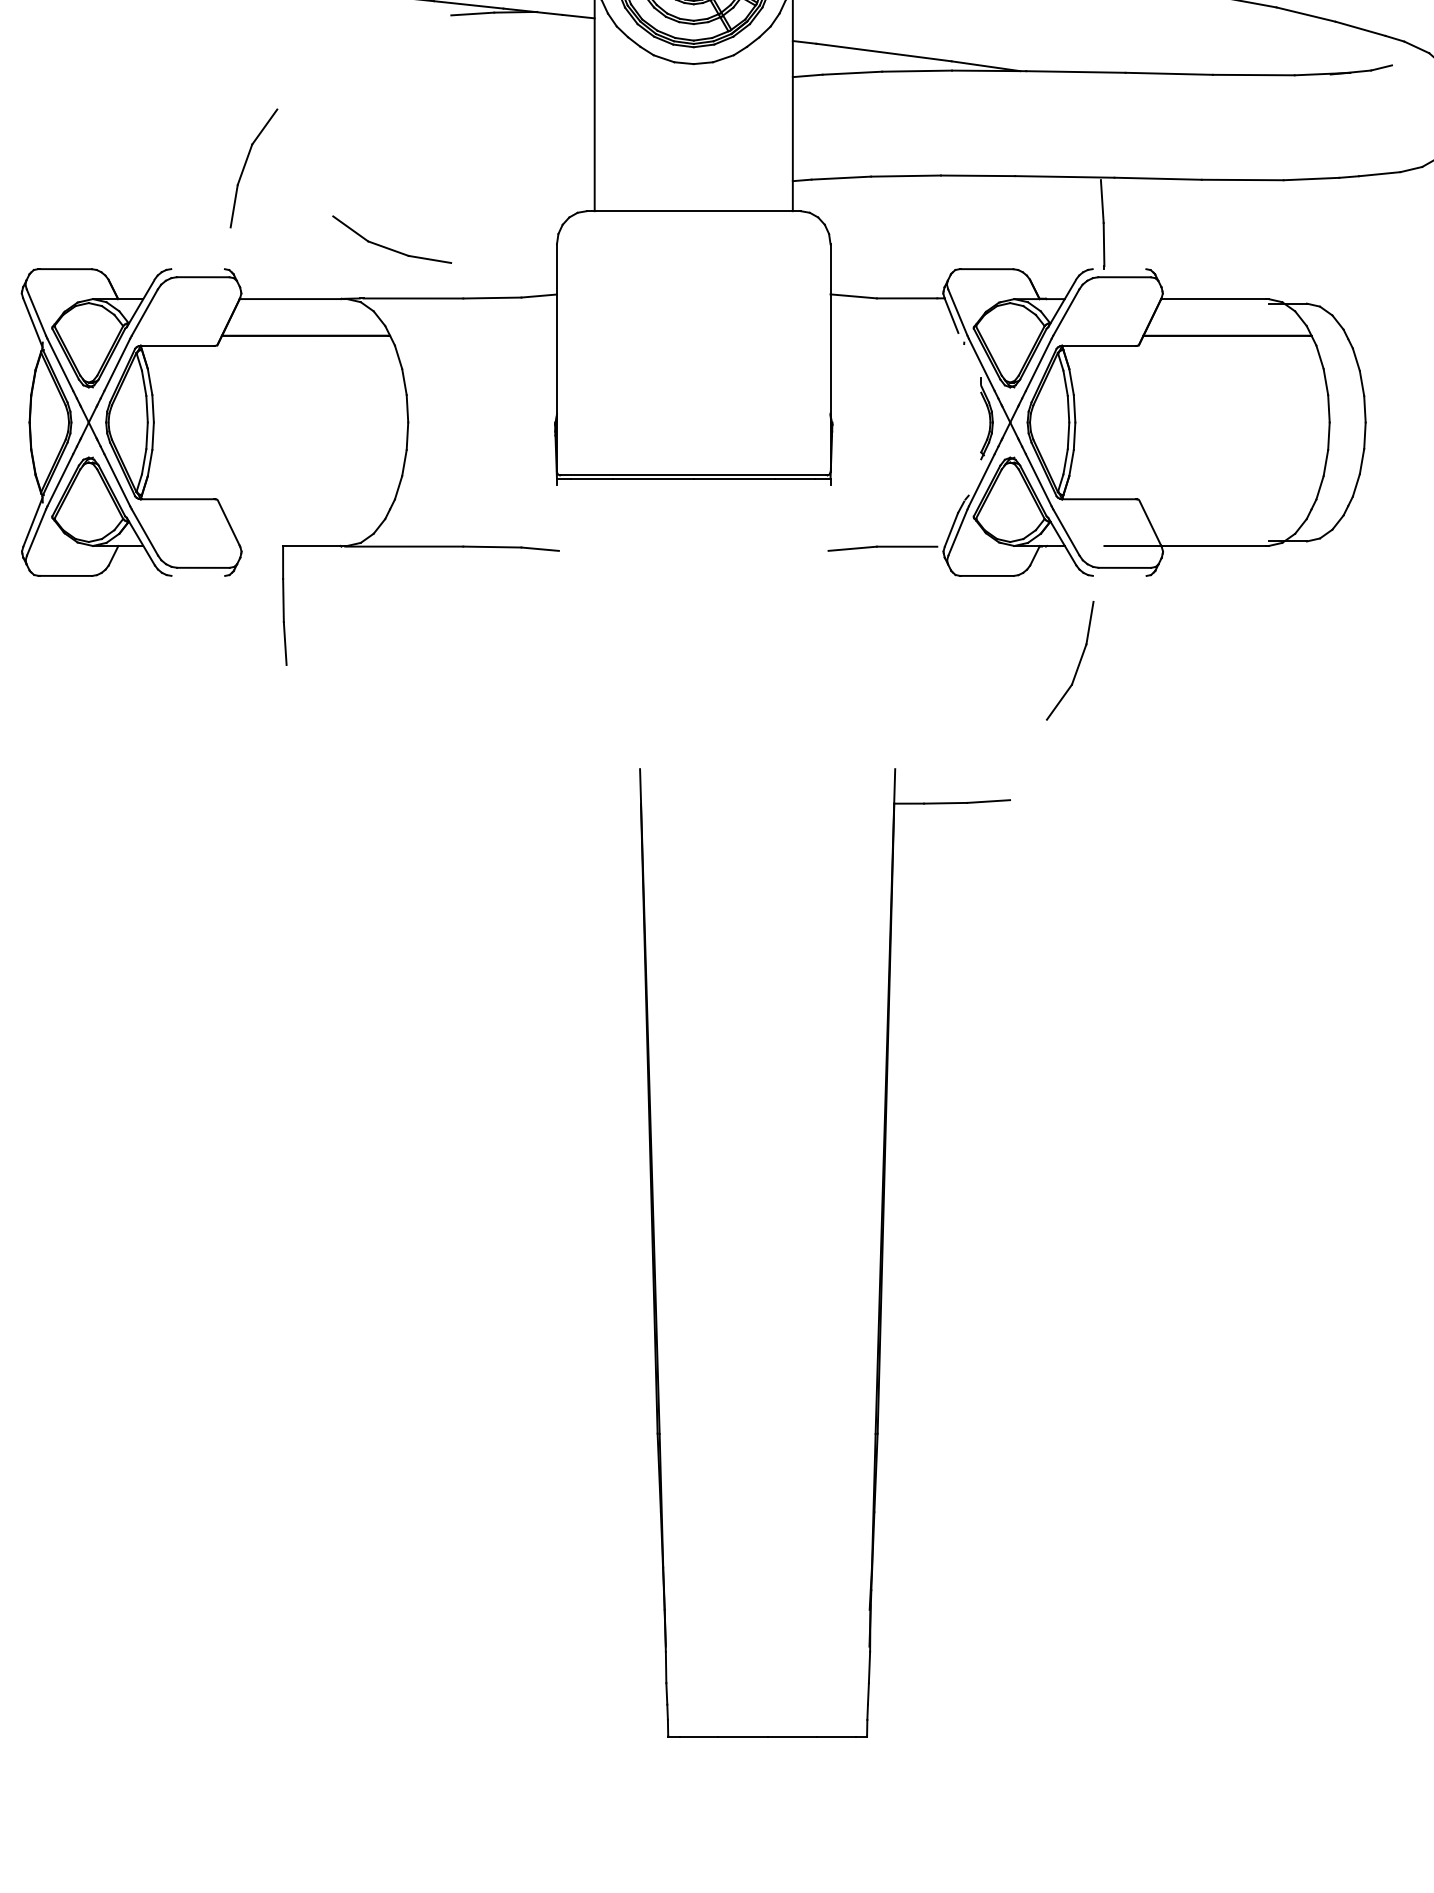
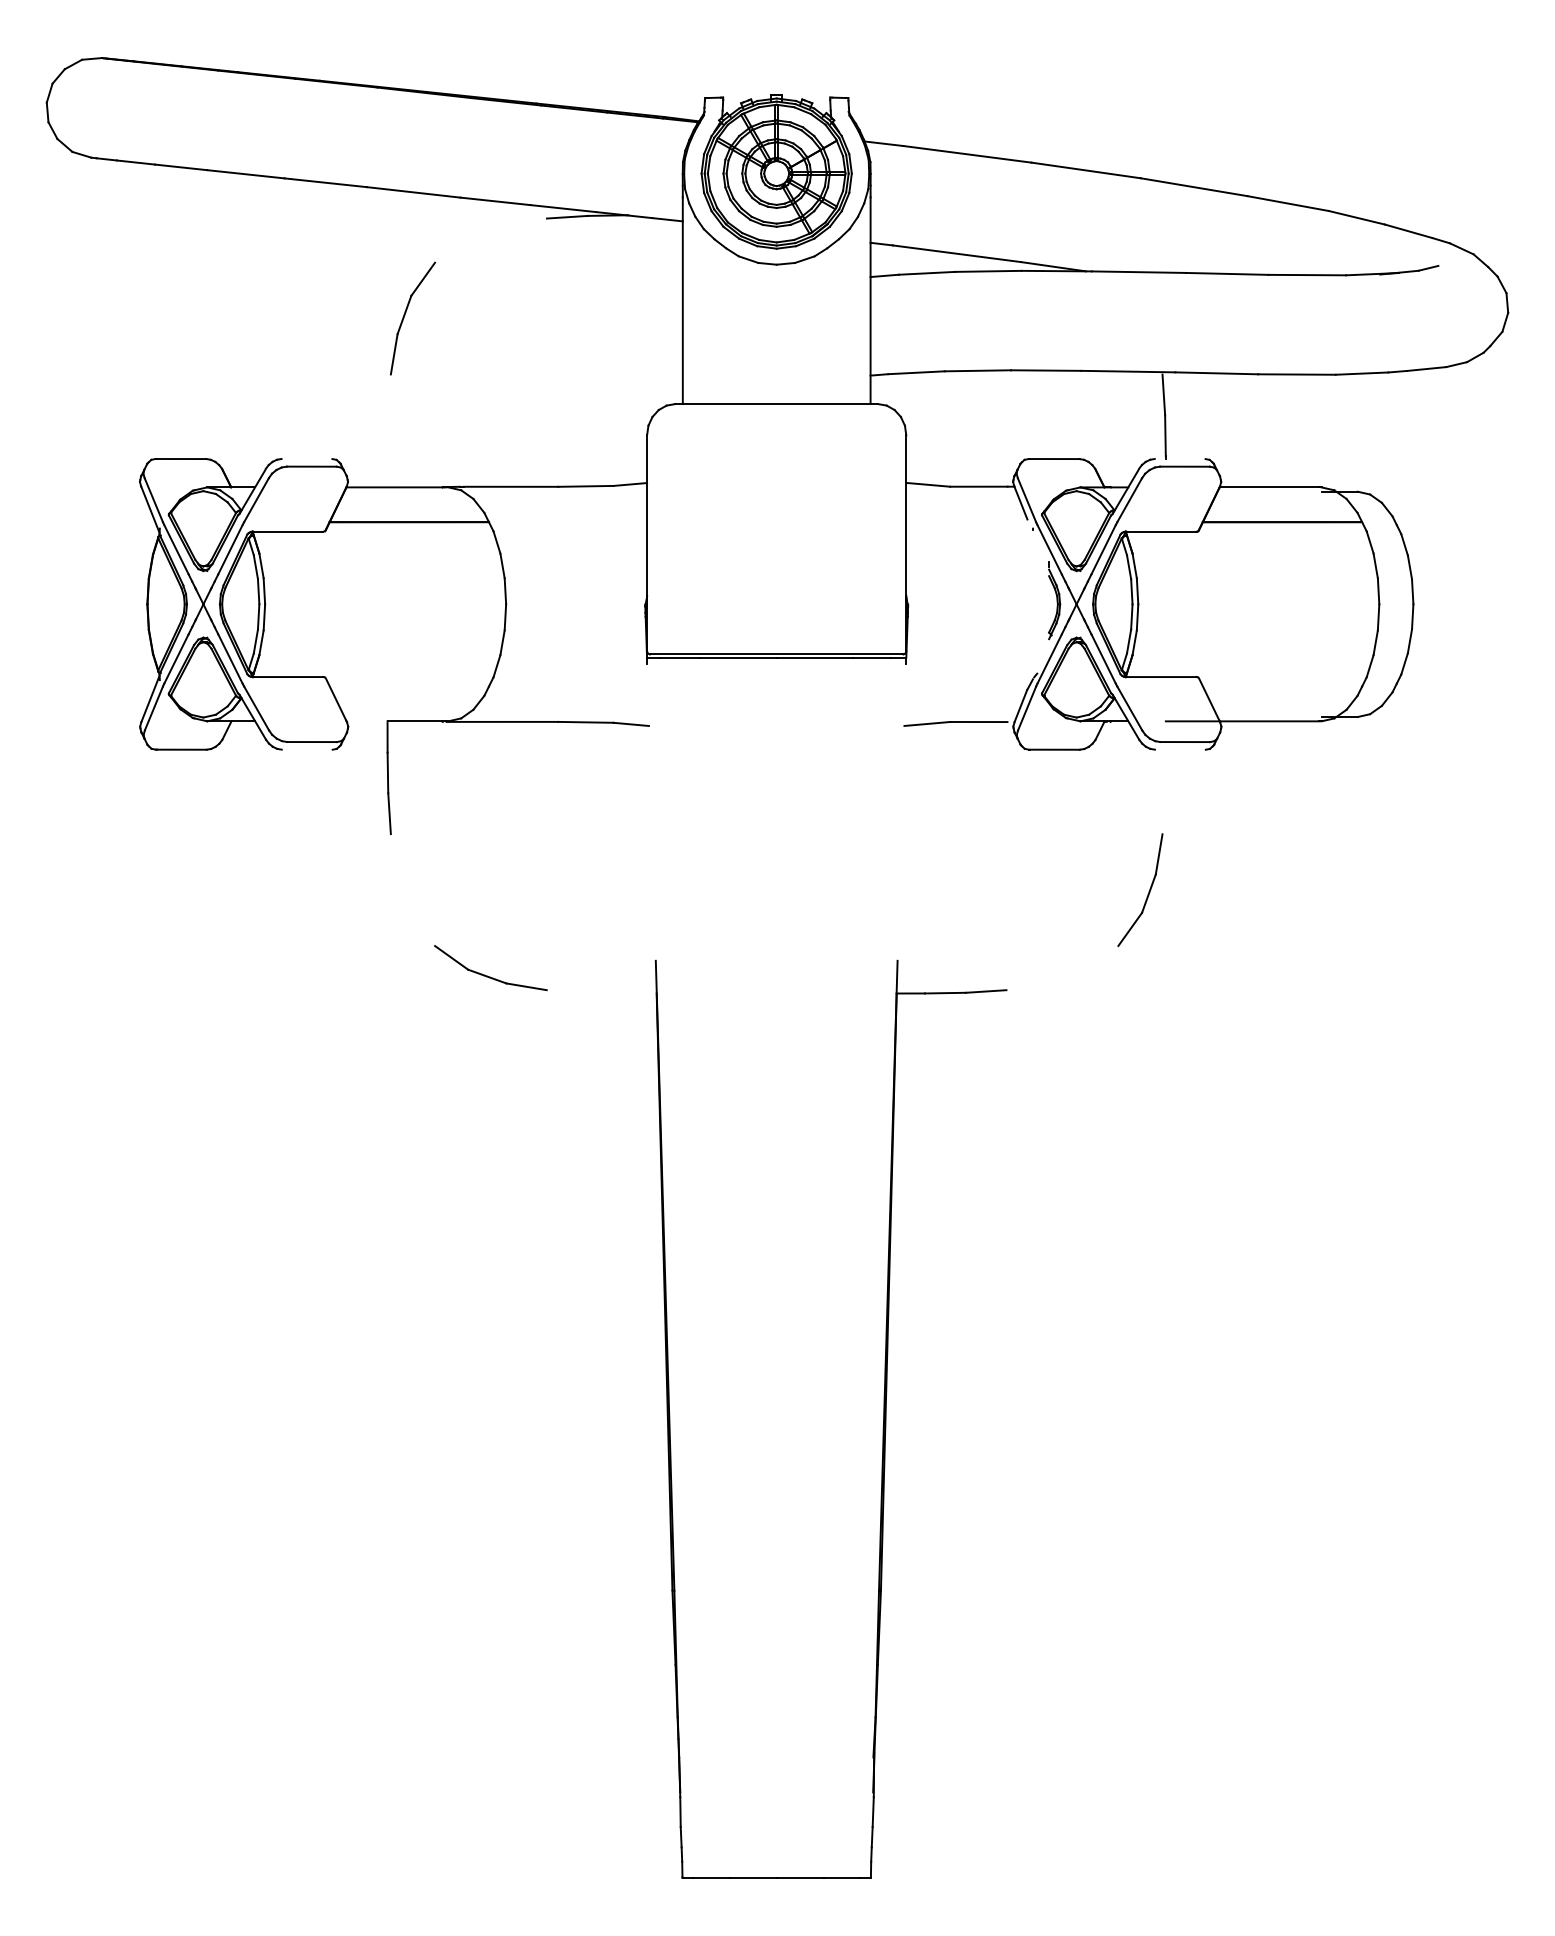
part: (246, 165) -> (405, 315), moved
part: (388, 247) -> (487, 975), moved
part: (1078, 662) -> (1148, 891), moved
part: (879, 1262) -> (882, 1428), moved

